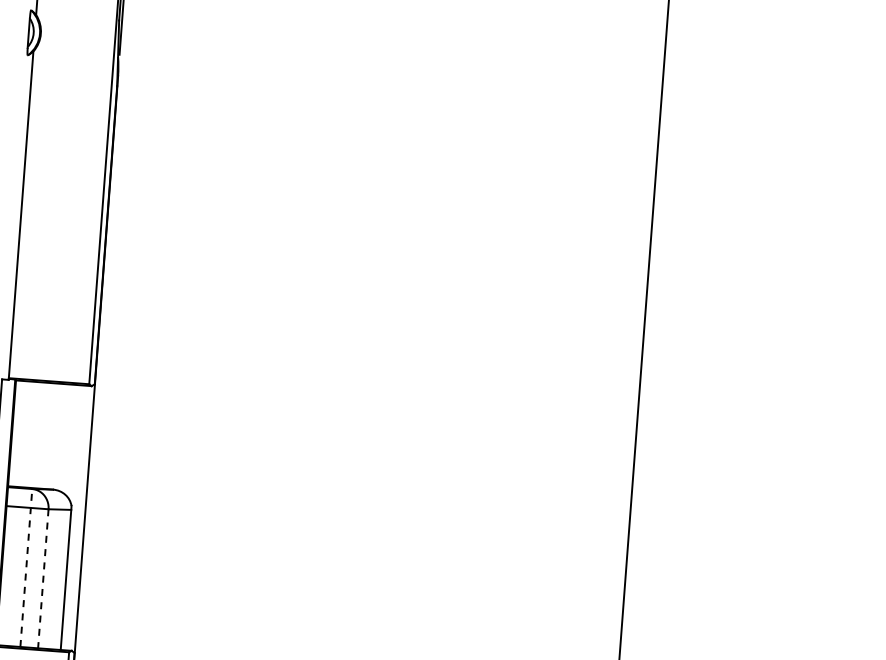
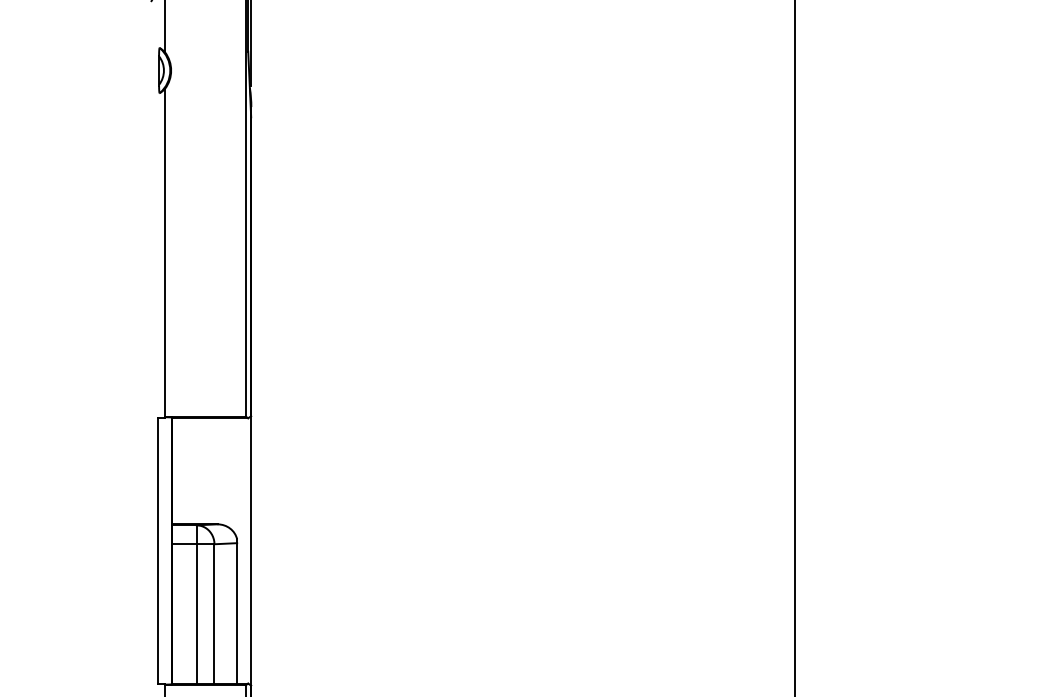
line: (26, 567) -> (196, 603), dashed -> solid
line: (43, 578) -> (214, 613), dashed -> solid

